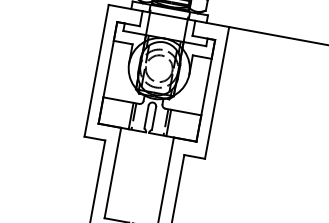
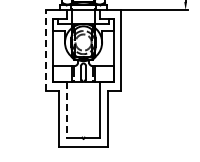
line: (96, 70) -> (46, 50), solid -> dashed
line: (113, 172) -> (67, 109), solid -> dashed

